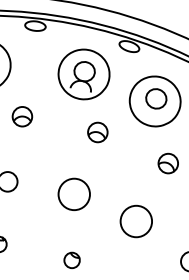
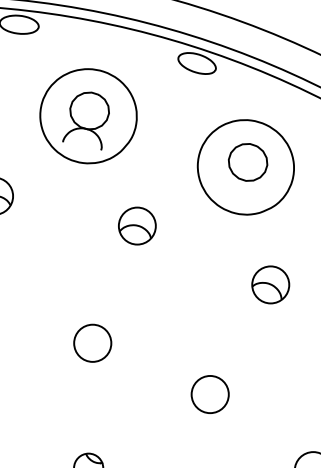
part: (83, 74) -> (87, 116), moved
circle: (74, 194) -> (93, 343), size x0.62
circle: (136, 221) -> (210, 394), size x0.62

